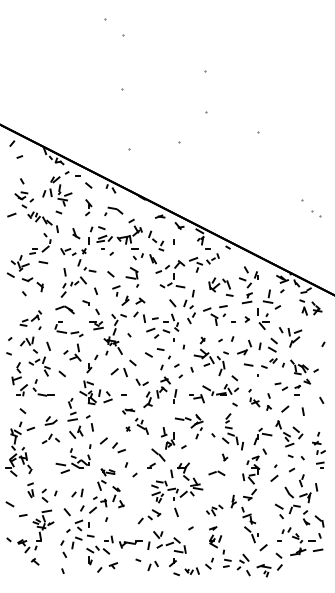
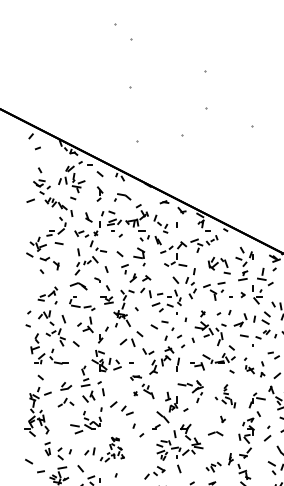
part: (227, 431) -> (225, 395), size x0.7
part: (102, 490) -> (112, 449), size x0.6

